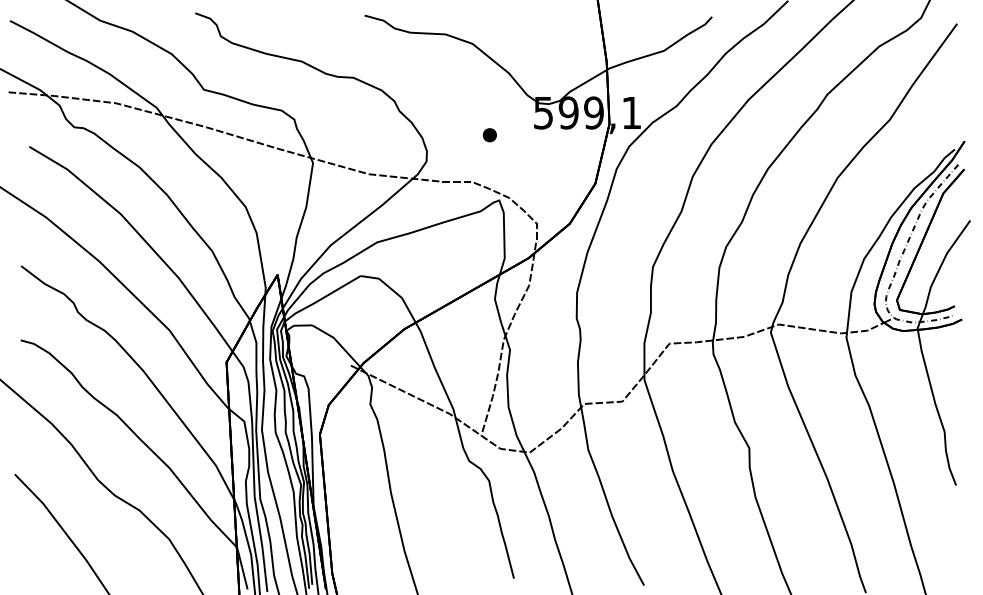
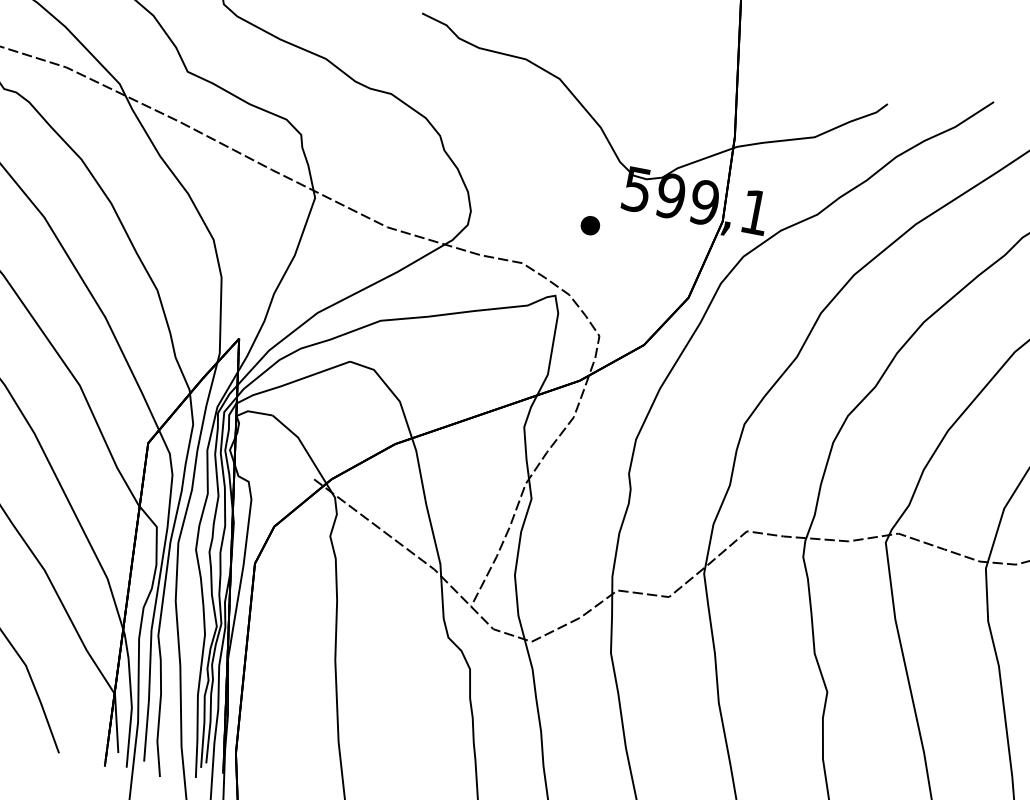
part: (489, 135) -> (589, 225), moved

